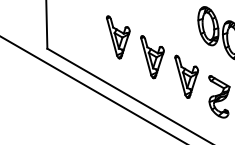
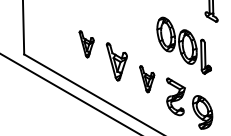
part: (118, 36) -> (86, 43), size x0.7
part: (187, 75) -> (147, 78), size x0.7

